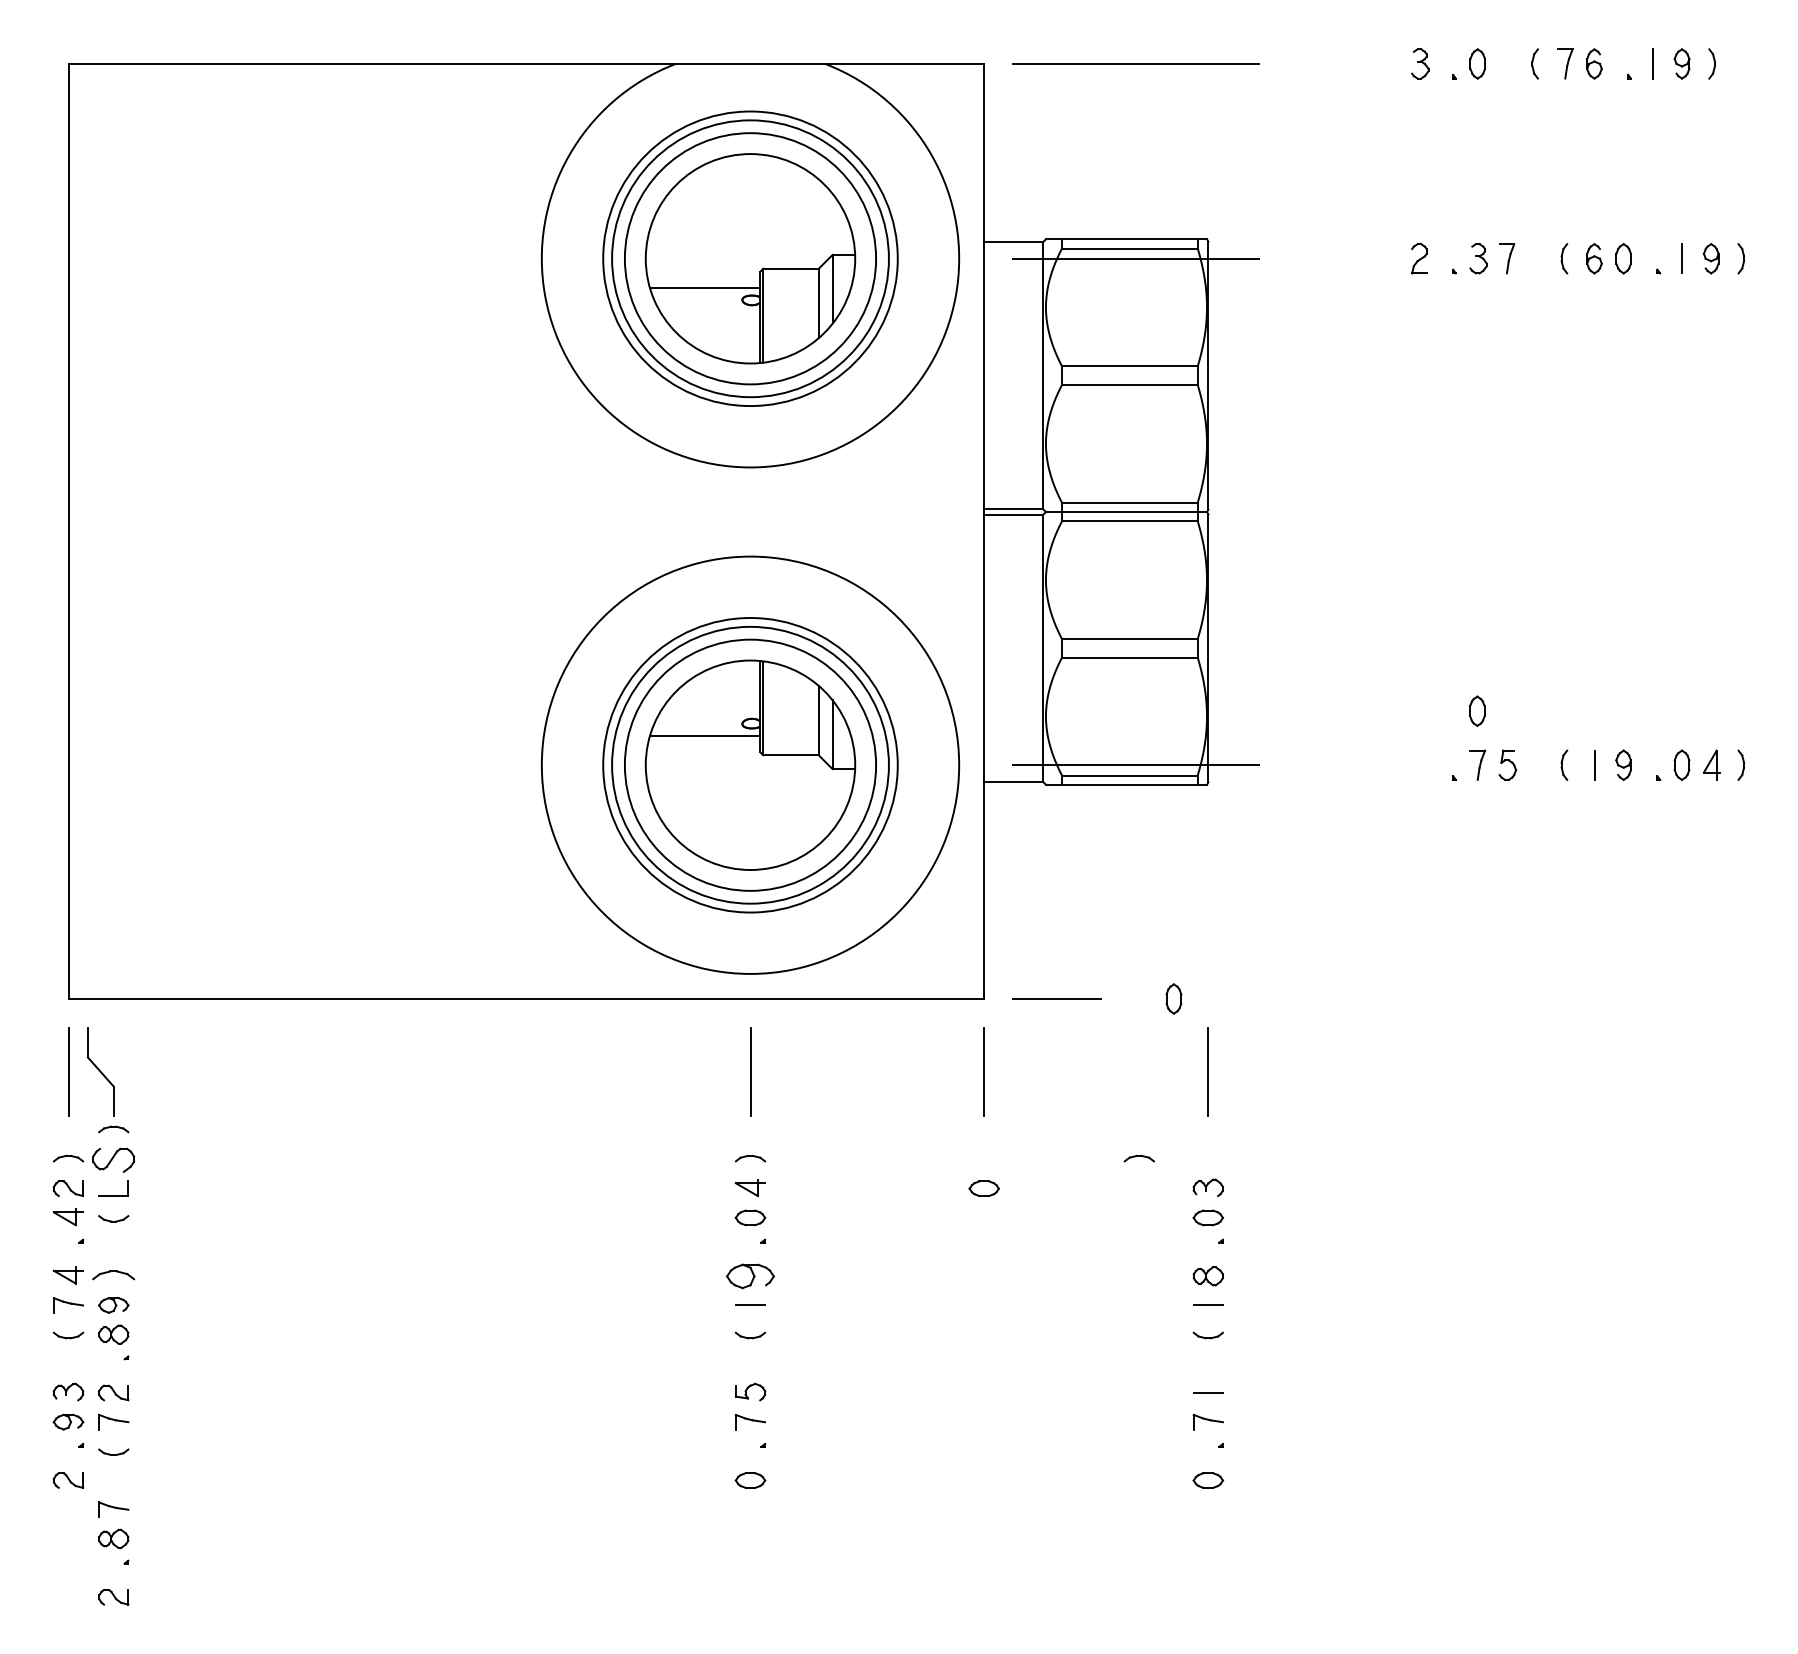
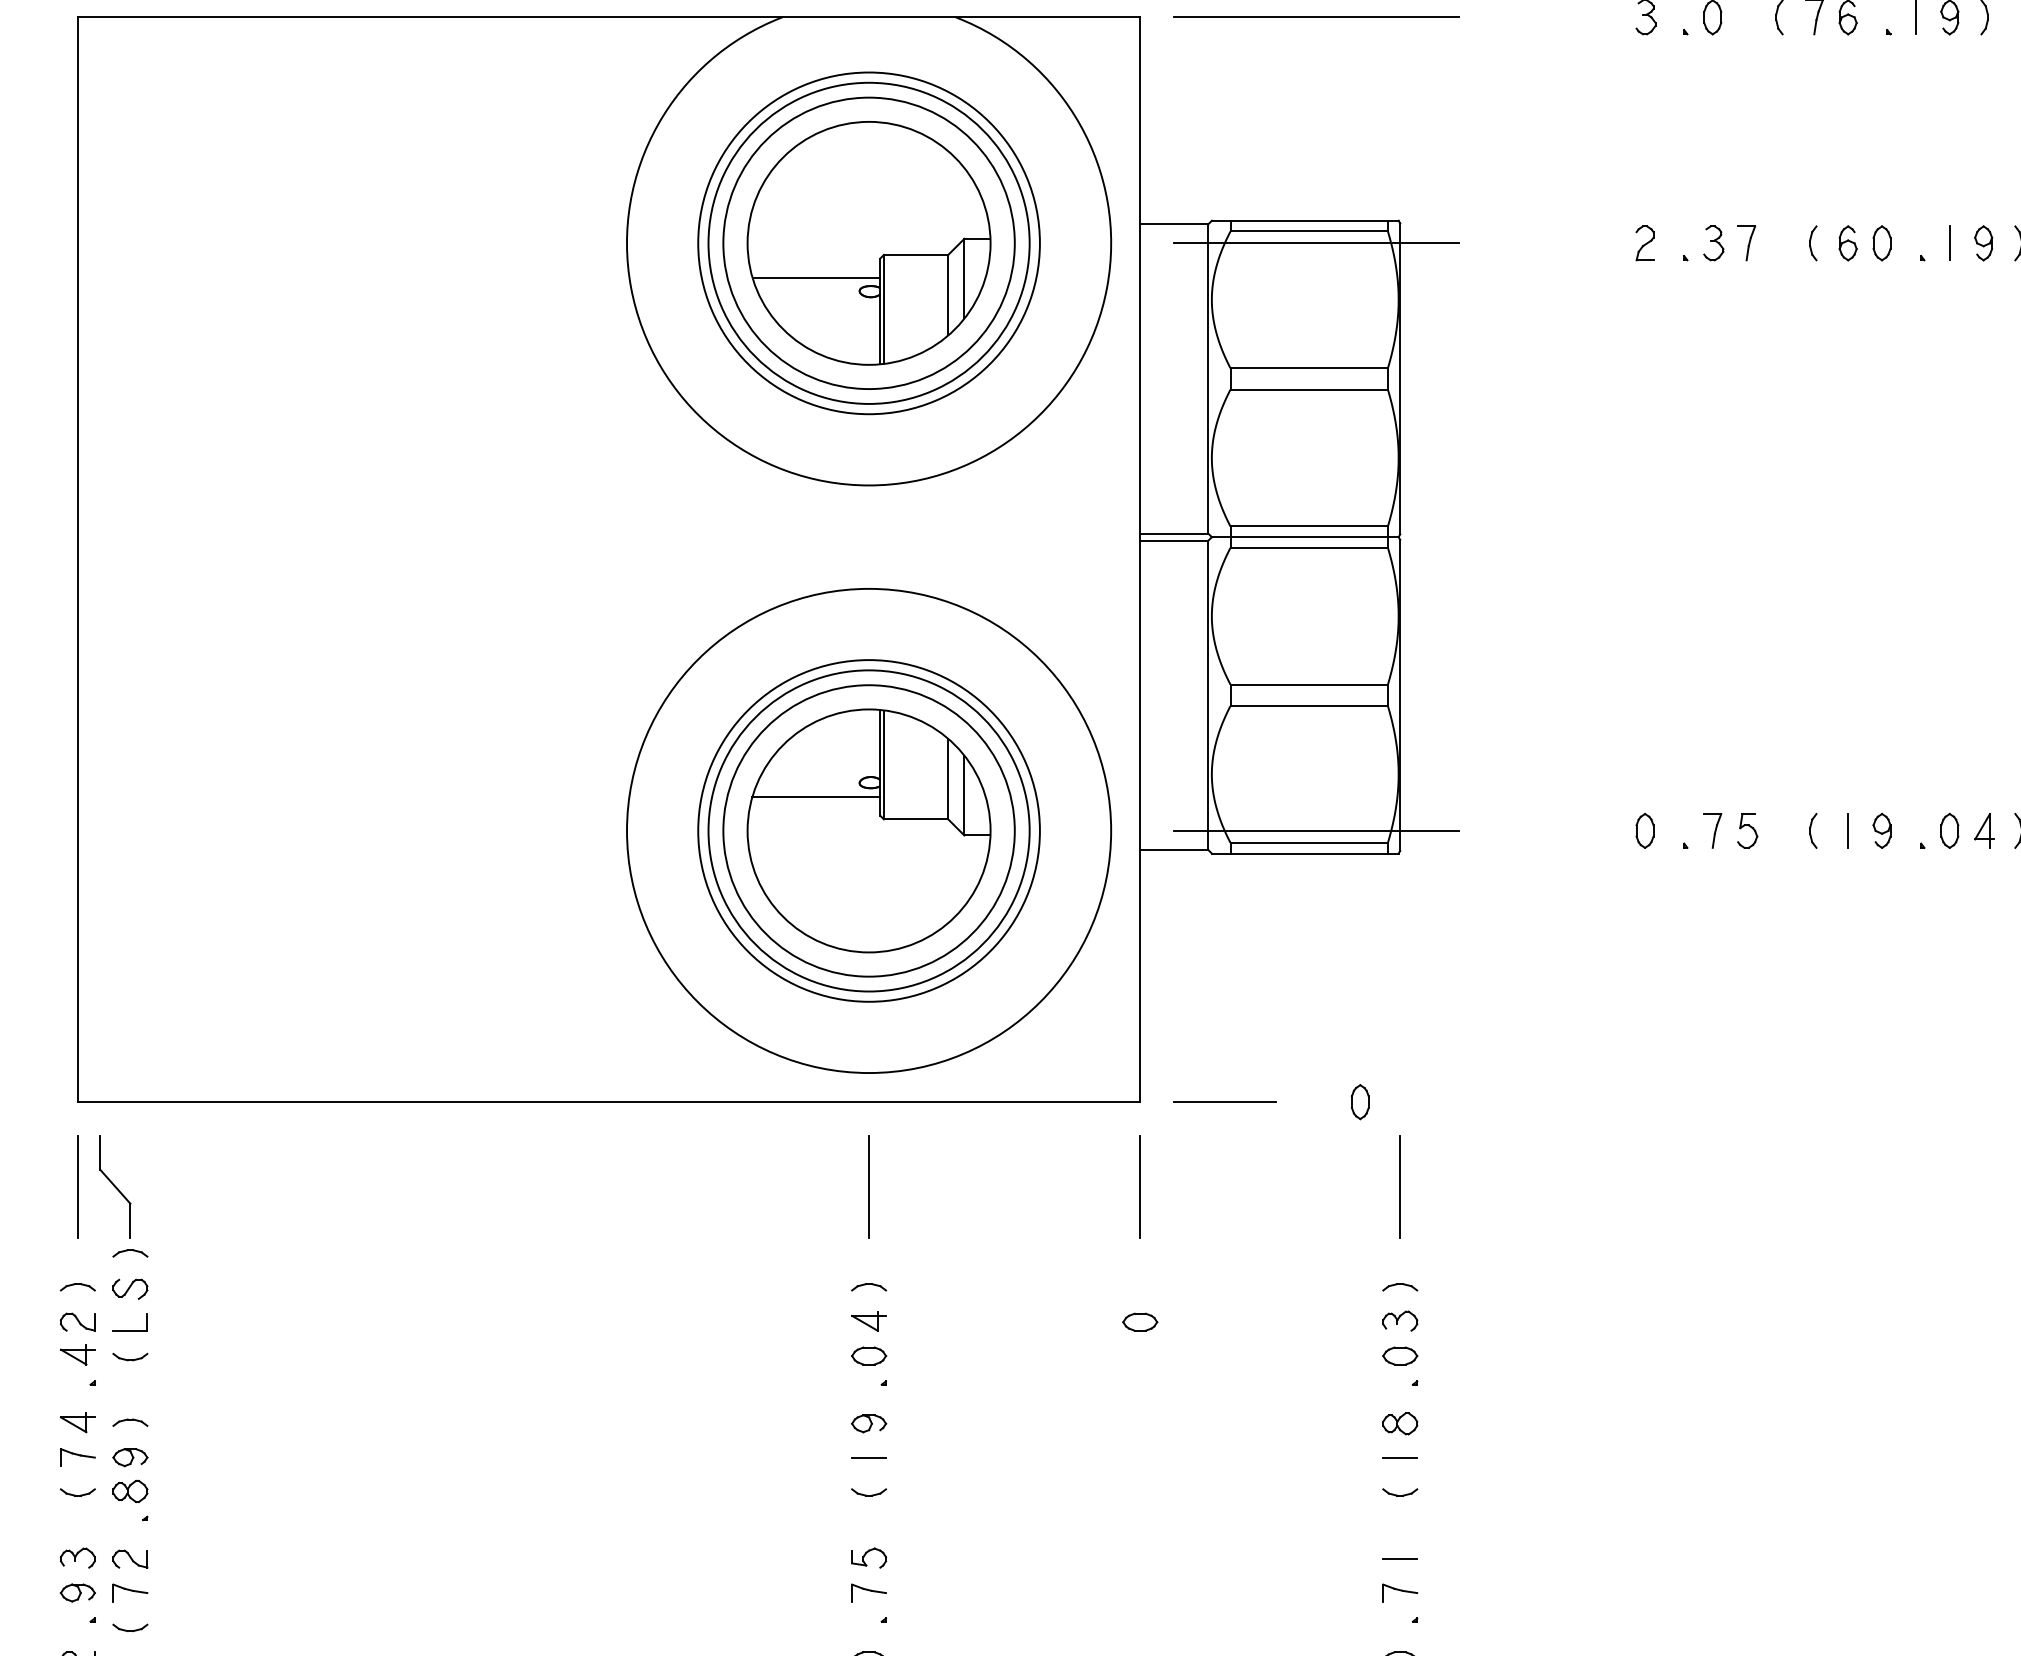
part: (1477, 710) -> (1645, 830), moved
part: (1138, 1158) -> (1399, 1287), moved
part: (113, 1160) -> (130, 1289), size x0.71
part: (113, 1275) -> (130, 1422), size x0.71
part: (750, 1275) -> (869, 1422), size x0.62

